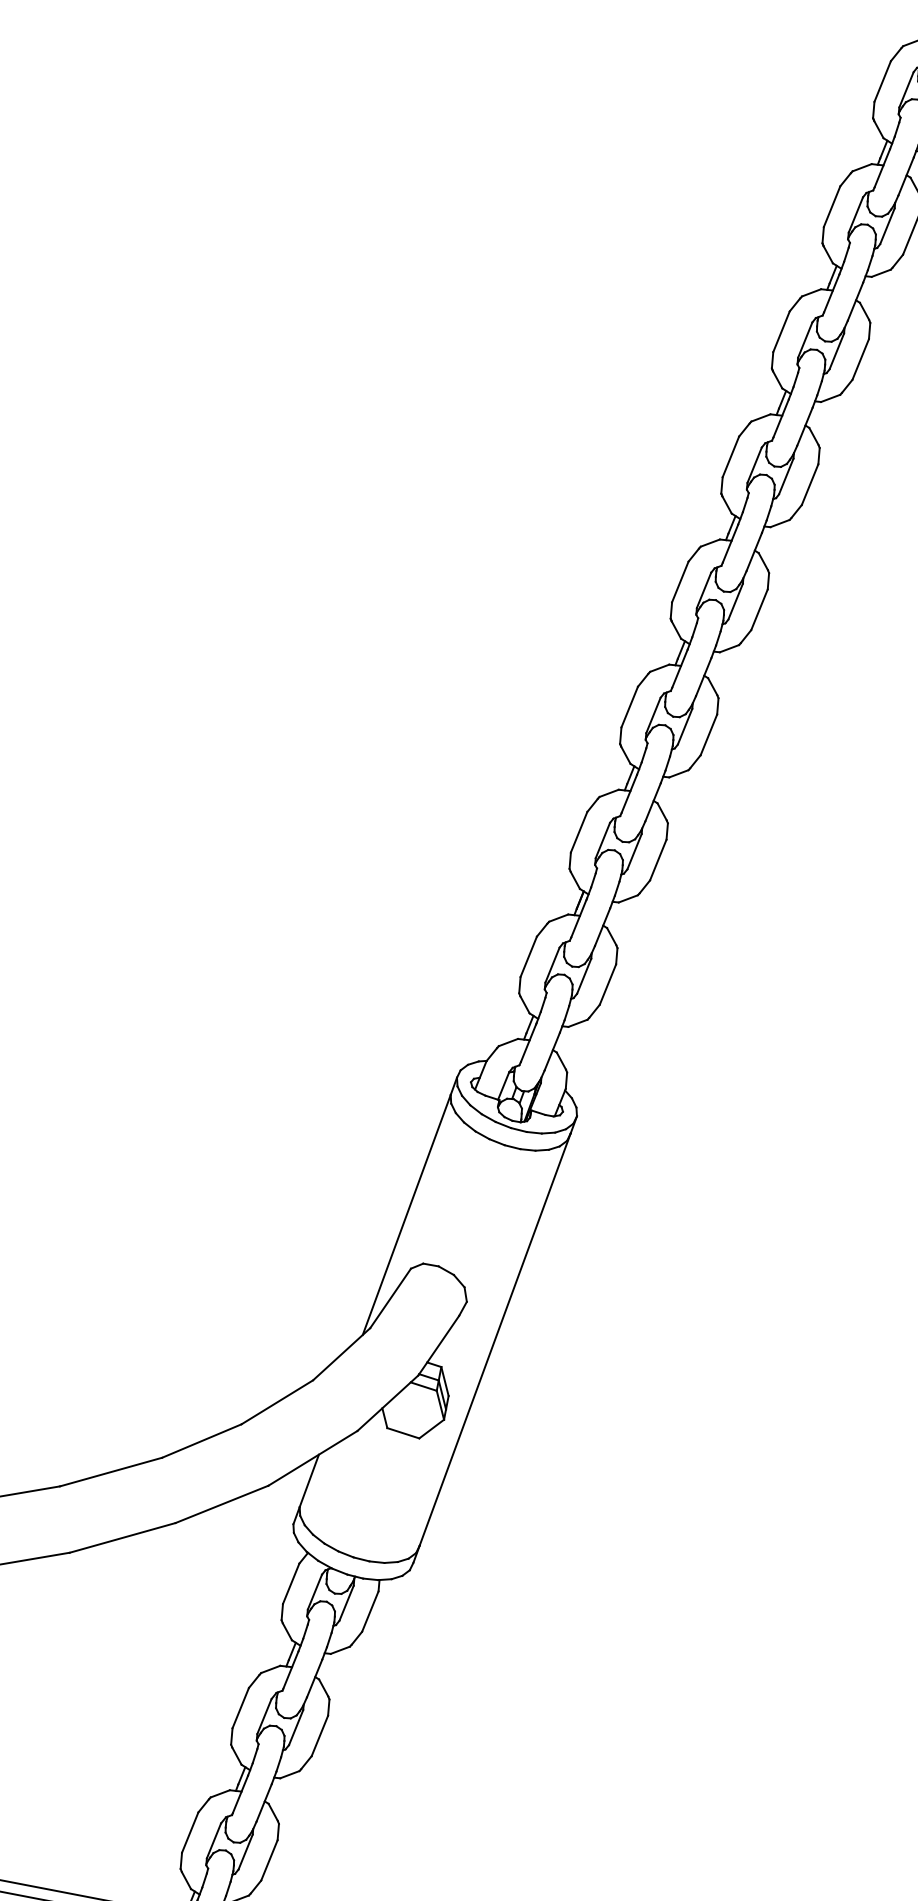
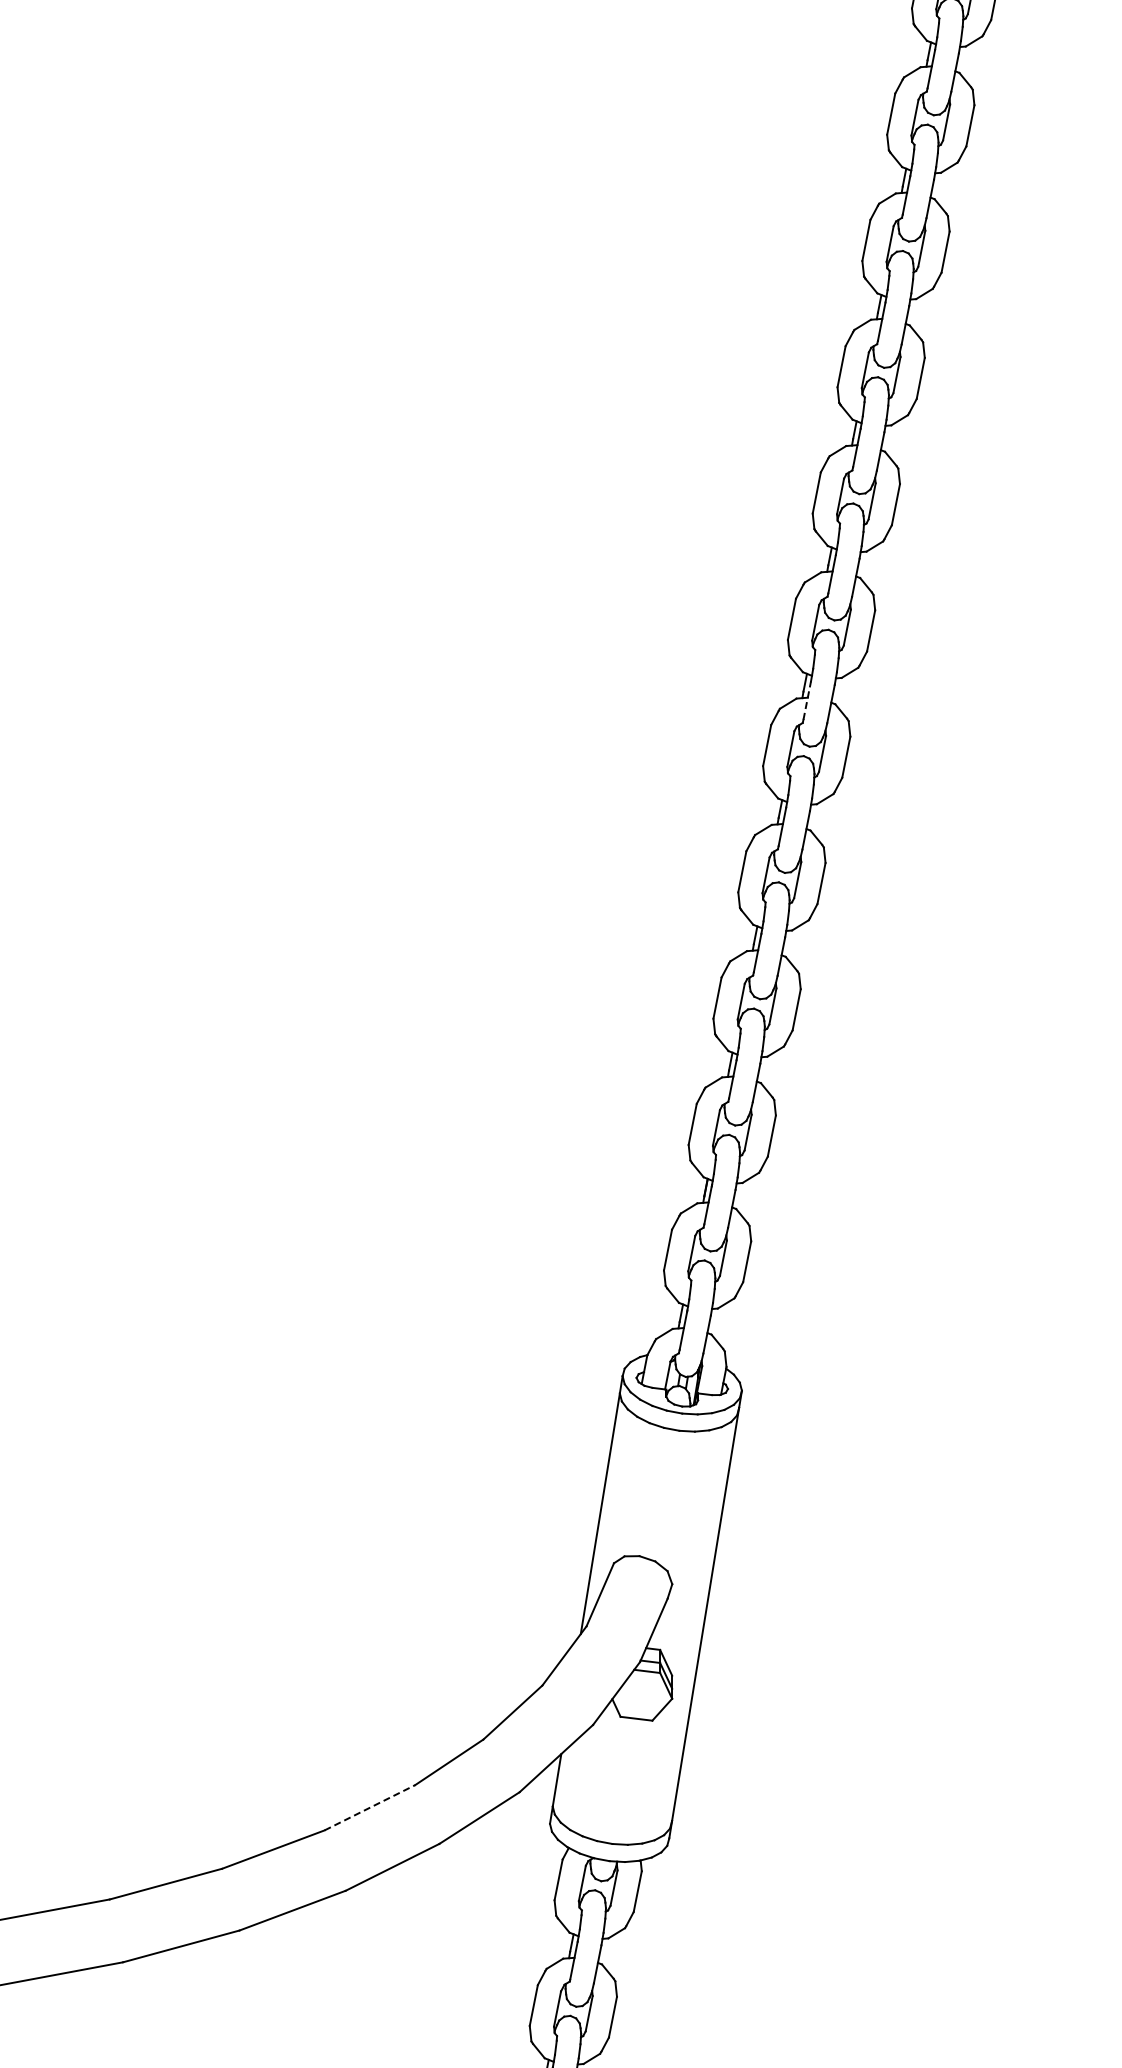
line: (781, 418) -> (807, 700), solid -> dashed
line: (110, 1471) -> (369, 1807), solid -> dashed

